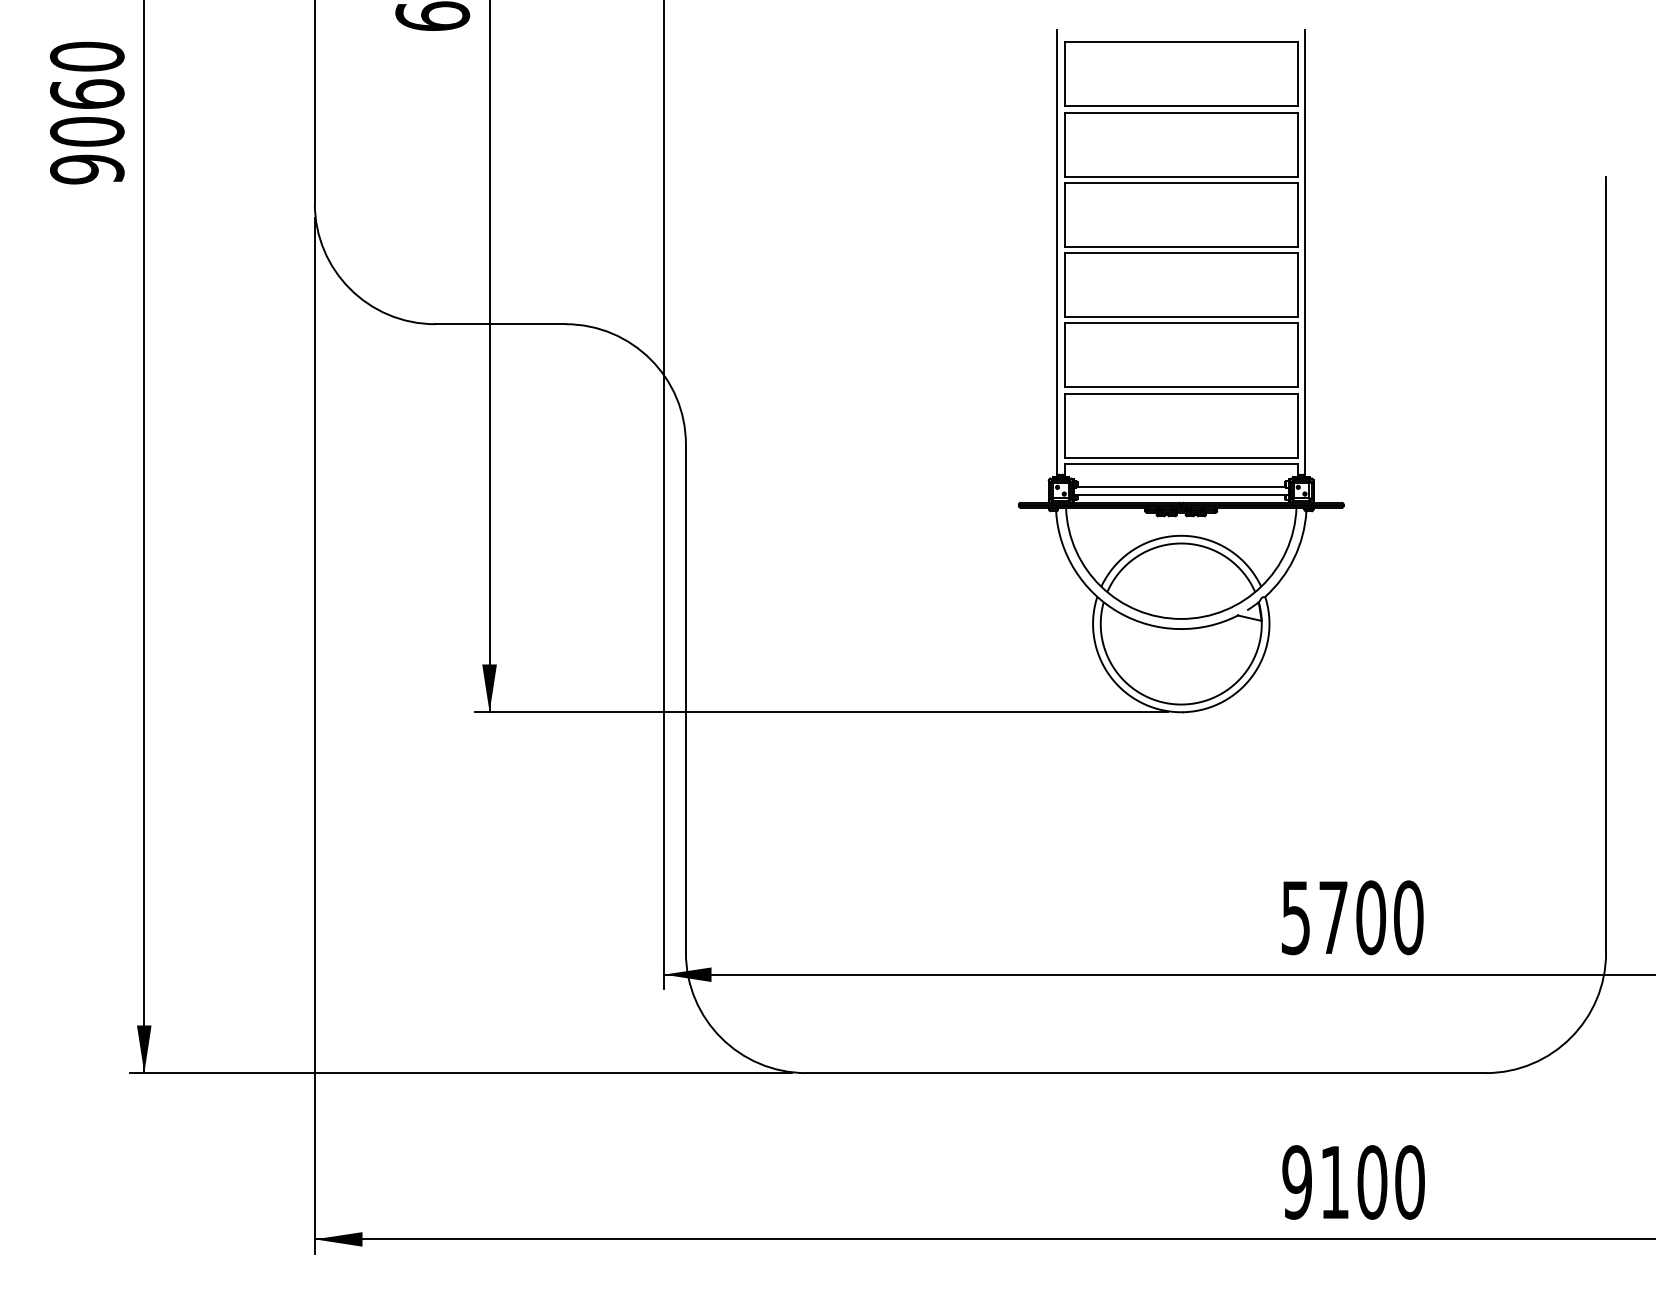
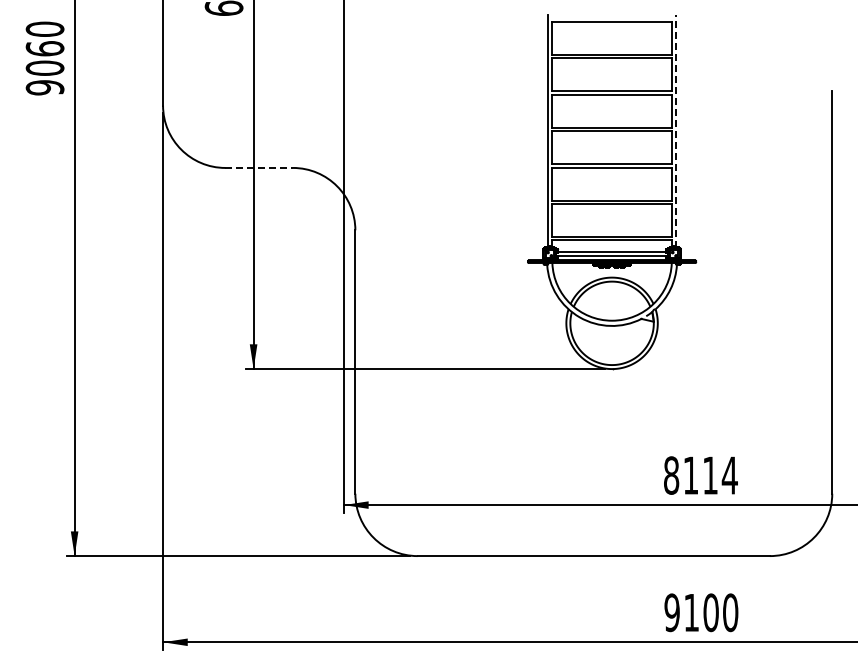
line: (1305, 251) -> (676, 130), solid -> dashed
line: (500, 323) -> (259, 167), solid -> dashed
text: (1351, 917) -> (700, 475), 5700 -> 8114

